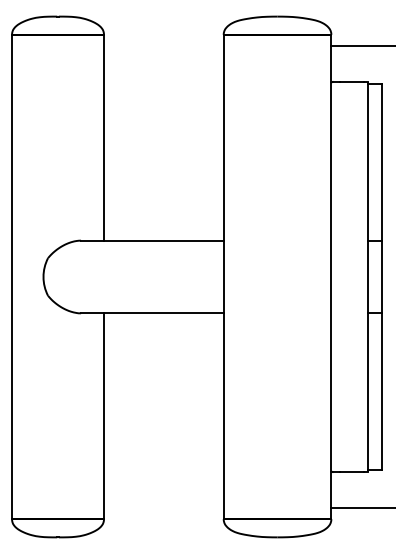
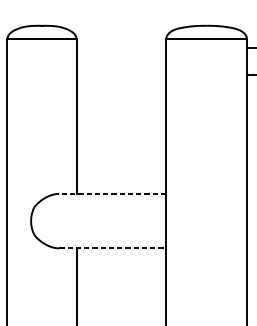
line: (151, 240) -> (112, 193), solid -> dashed
line: (152, 313) -> (112, 248), solid -> dashed

